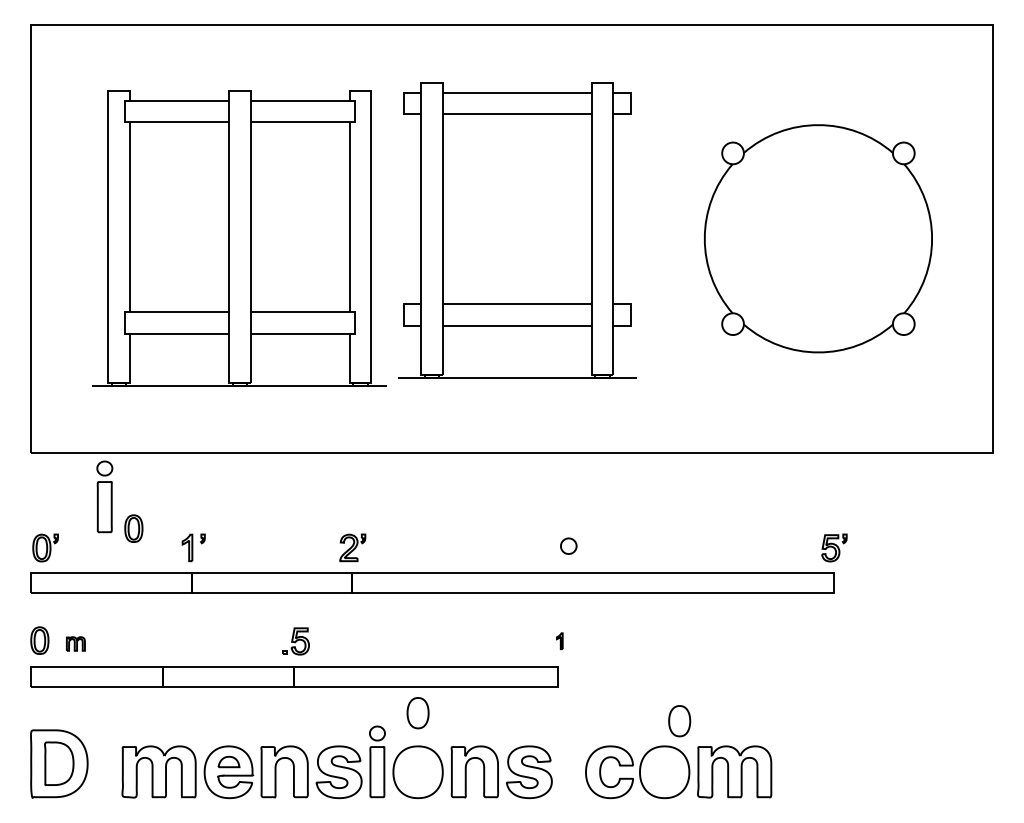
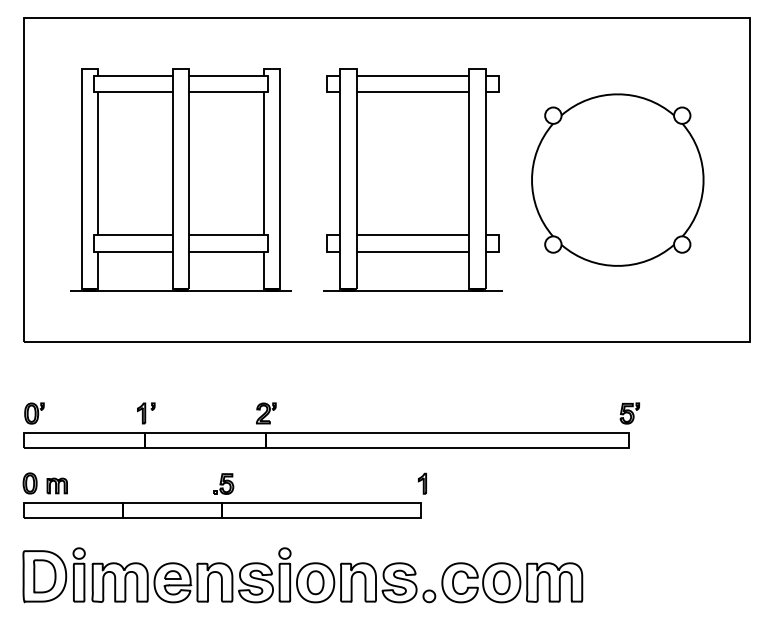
part: (517, 230) -> (413, 179), moved
part: (104, 496) -> (78, 574), moved
part: (133, 528) -> (100, 398), removed
part: (568, 545) -> (429, 595), moved
part: (559, 641) -> (422, 484), size x1.67
part: (75, 643) -> (57, 485), size x1.43
part: (417, 713) -> (315, 582), moved
part: (679, 721) -> (501, 582), moved

